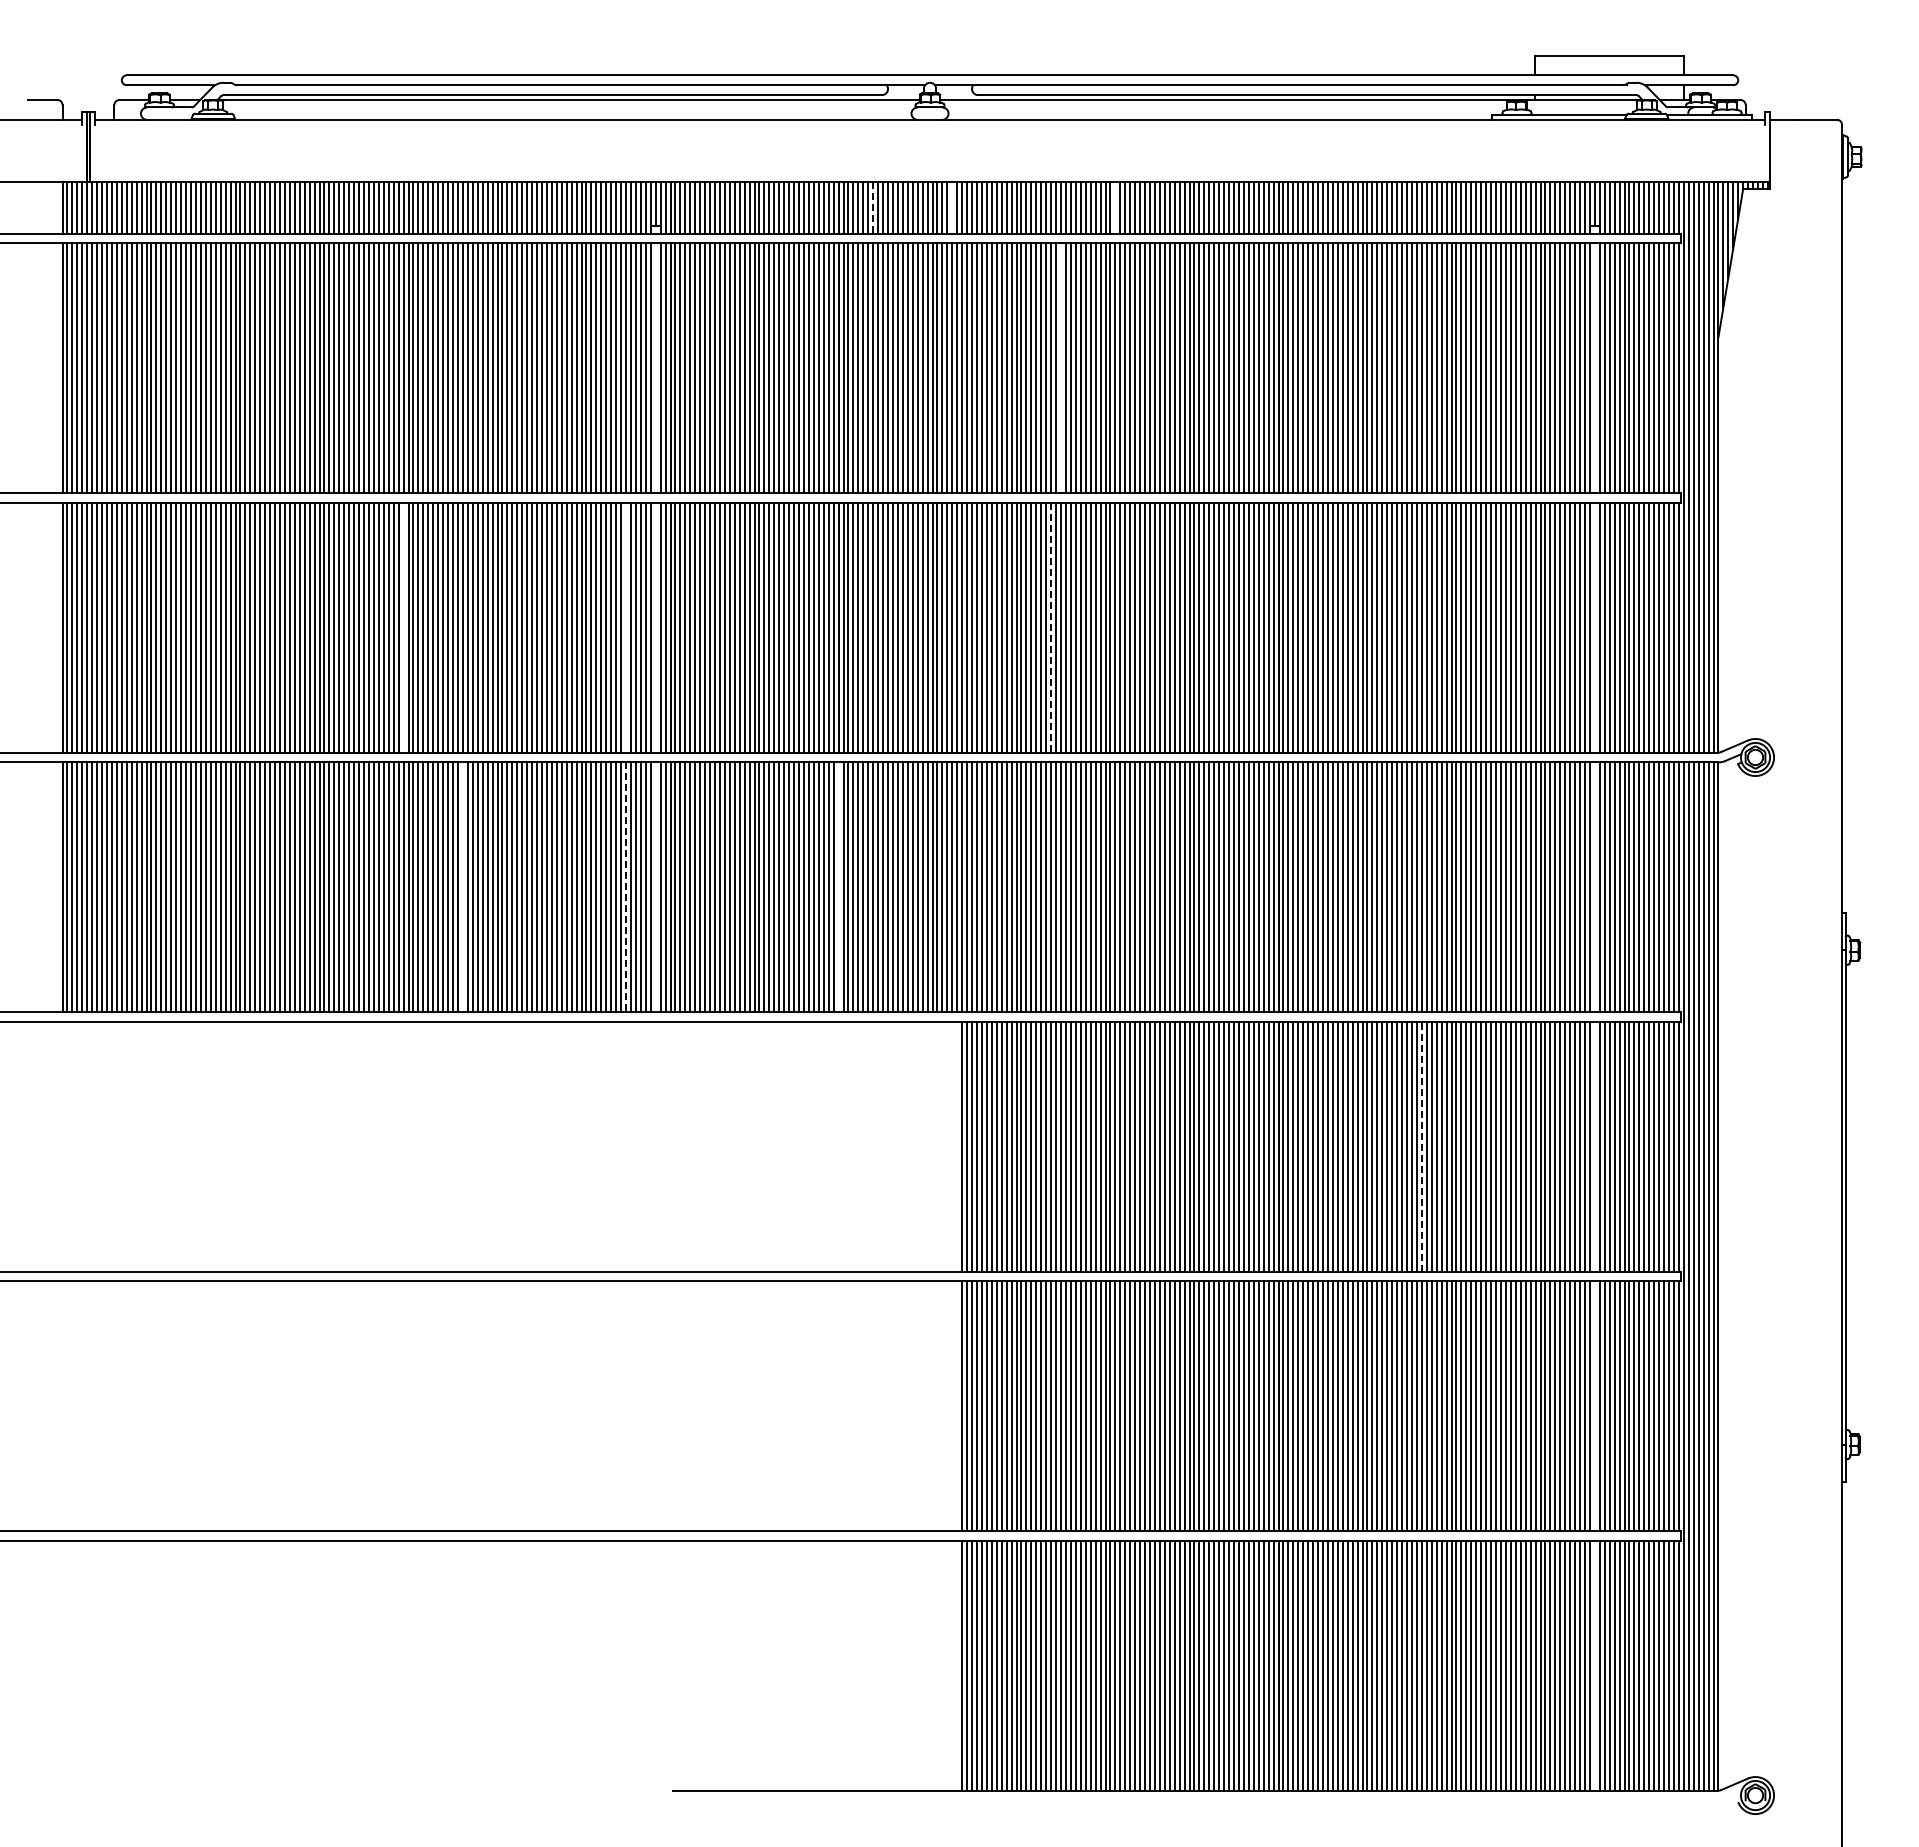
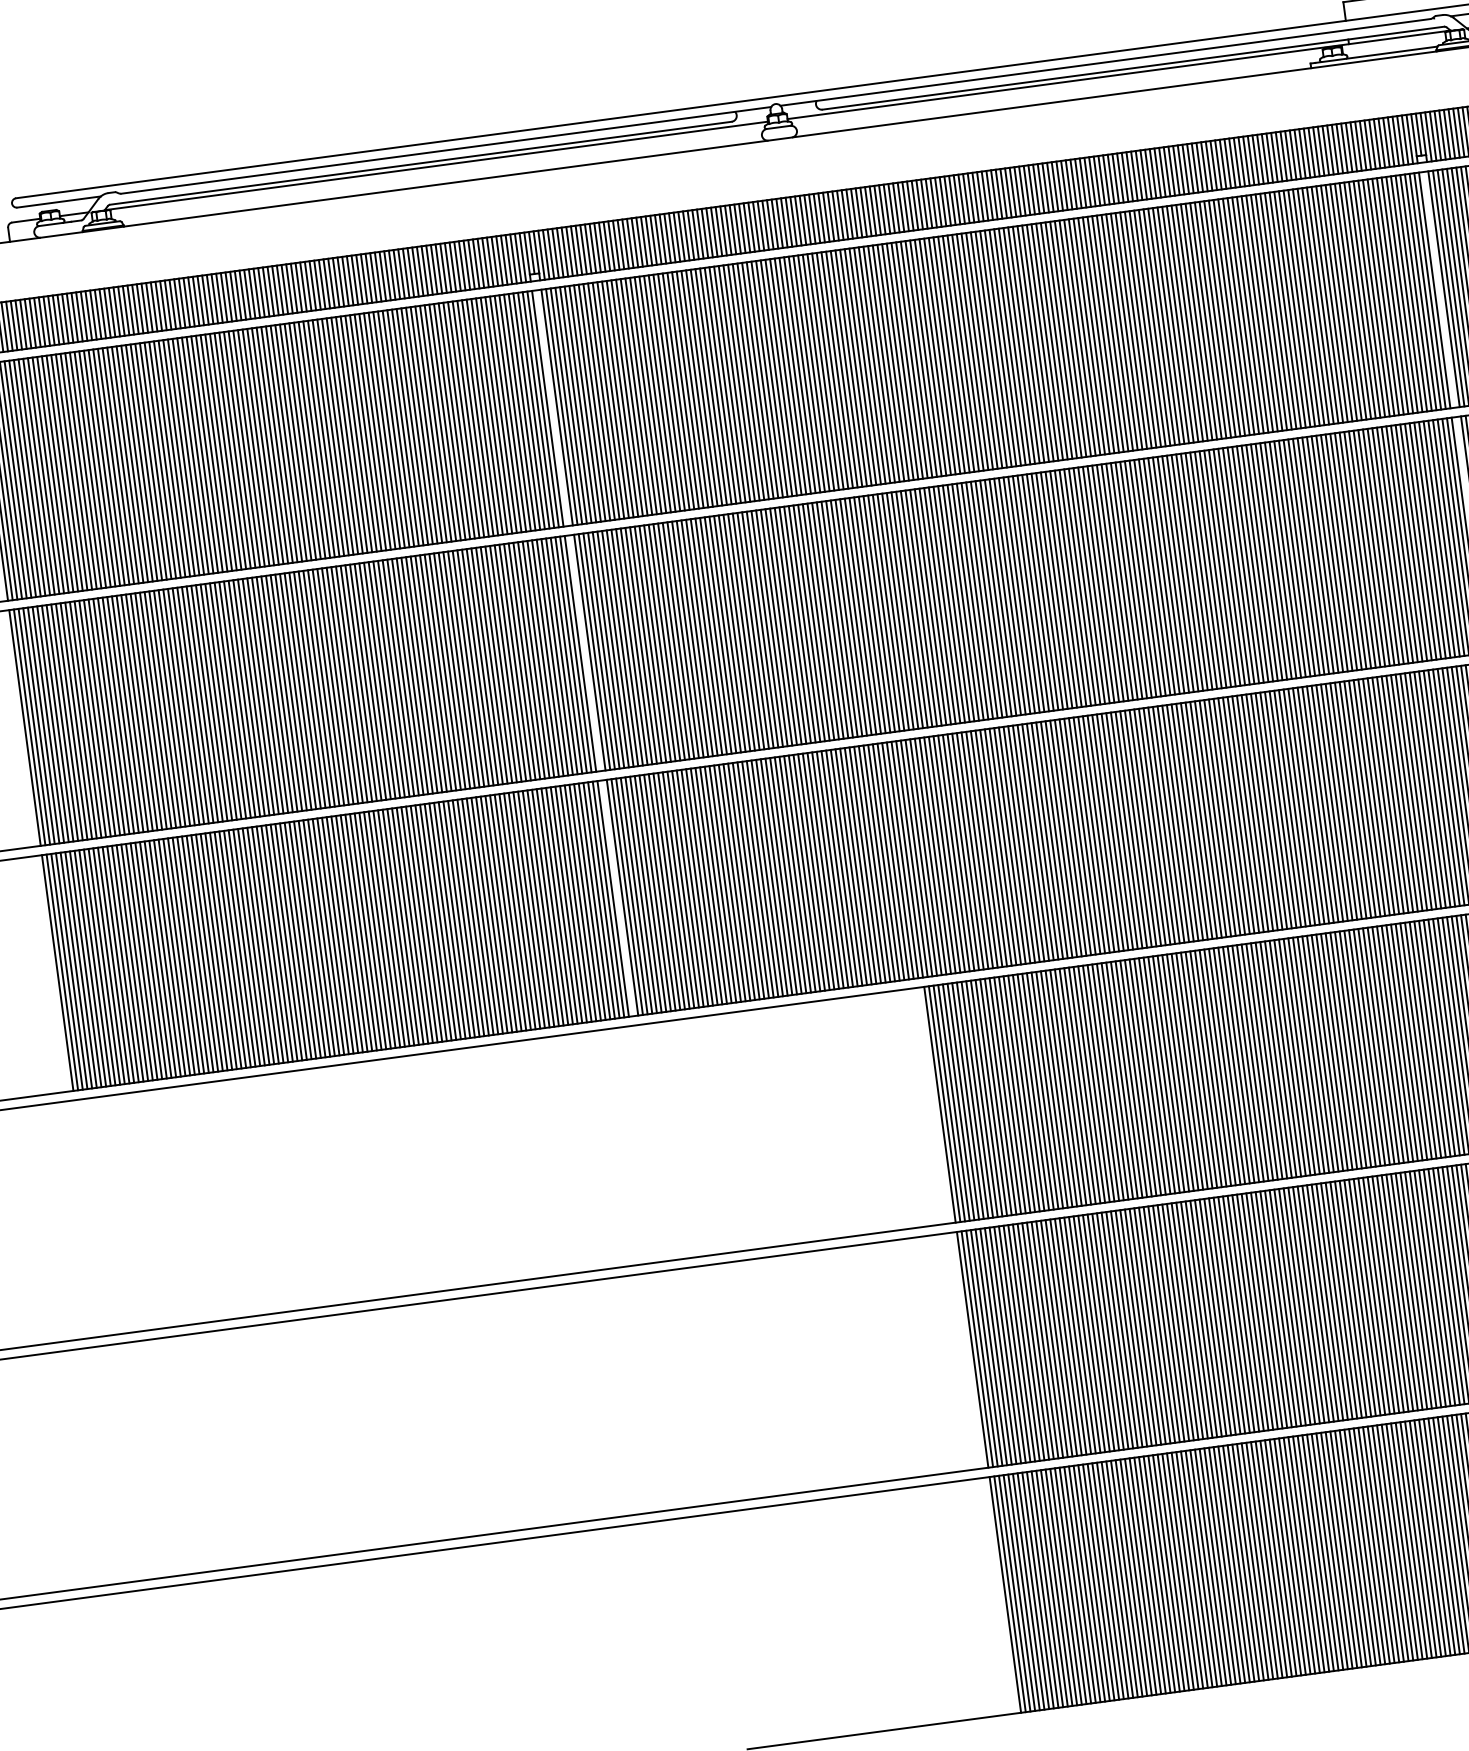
line: (873, 207) -> (737, 228), dashed -> solid
line: (952, 207) -> (812, 219), added
line: (1115, 207) -> (966, 198), added
line: (1061, 368) -> (935, 357), added
line: (403, 627) -> (346, 684), added
line: (626, 627) -> (557, 656), added
line: (1051, 627) -> (958, 603), dashed -> solid
line: (462, 887) -> (435, 922), added
line: (626, 887) -> (590, 902), dashed -> solid
line: (838, 887) -> (790, 875), added
line: (1421, 1146) -> (1373, 1046), dashed -> solid

